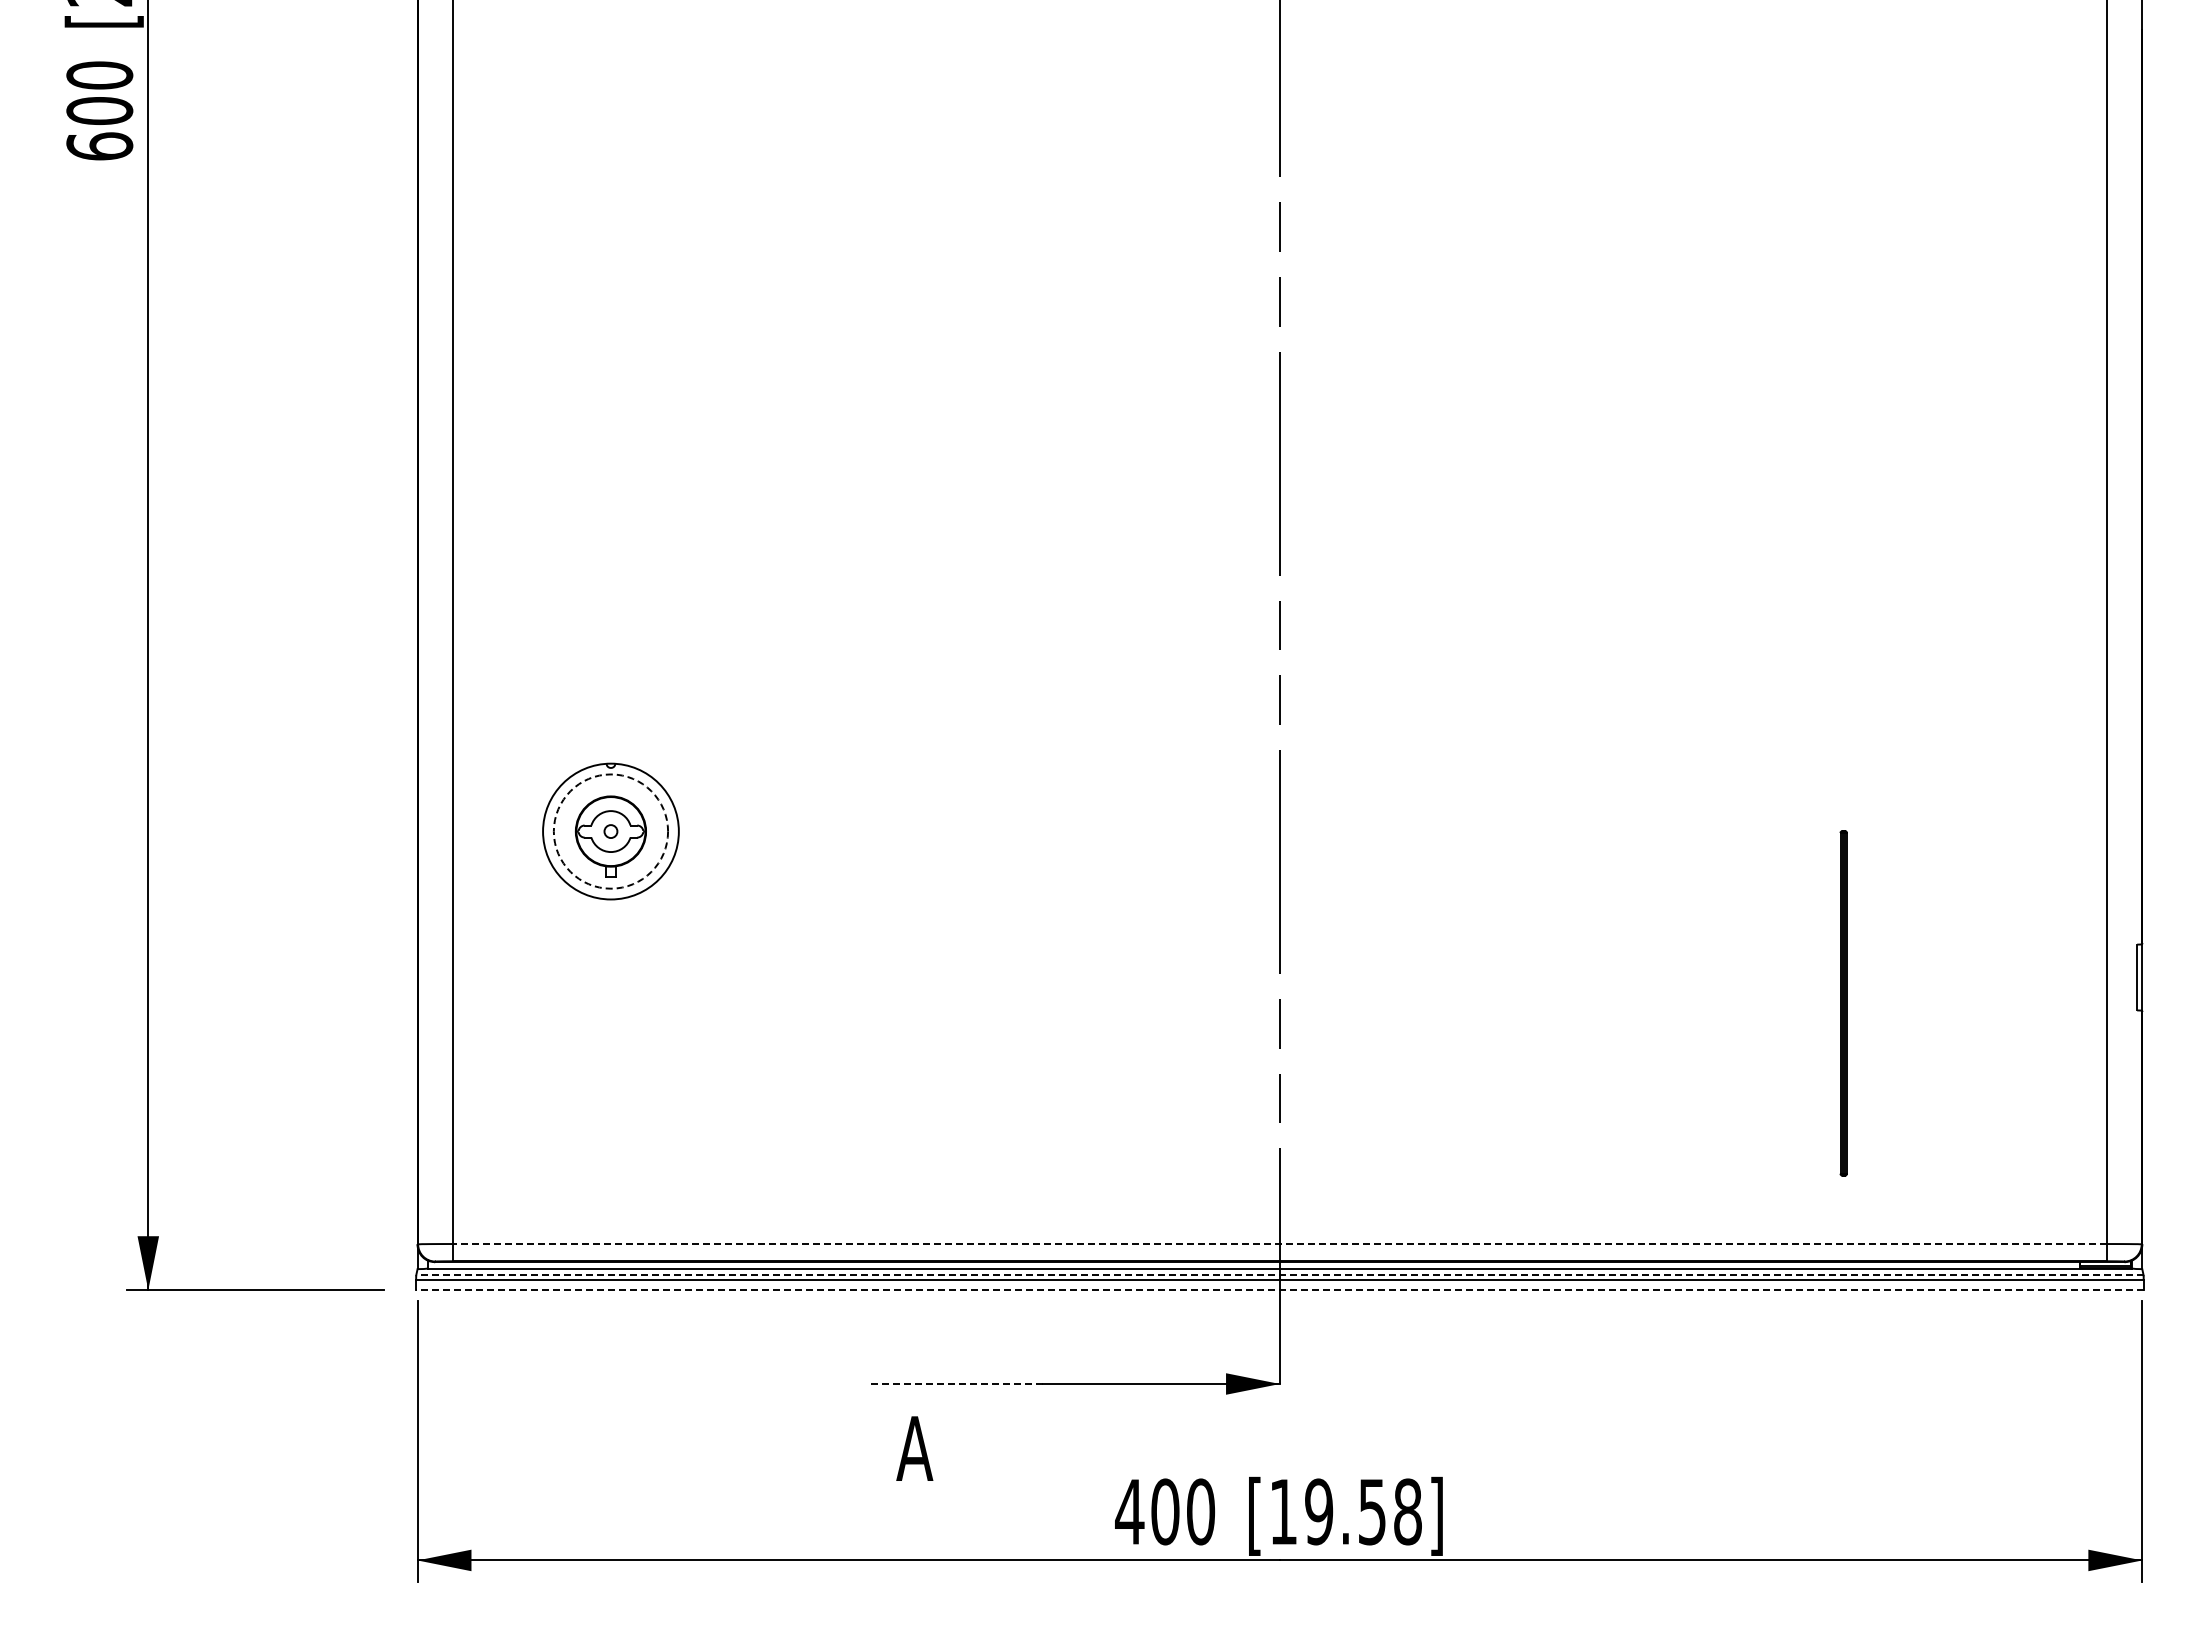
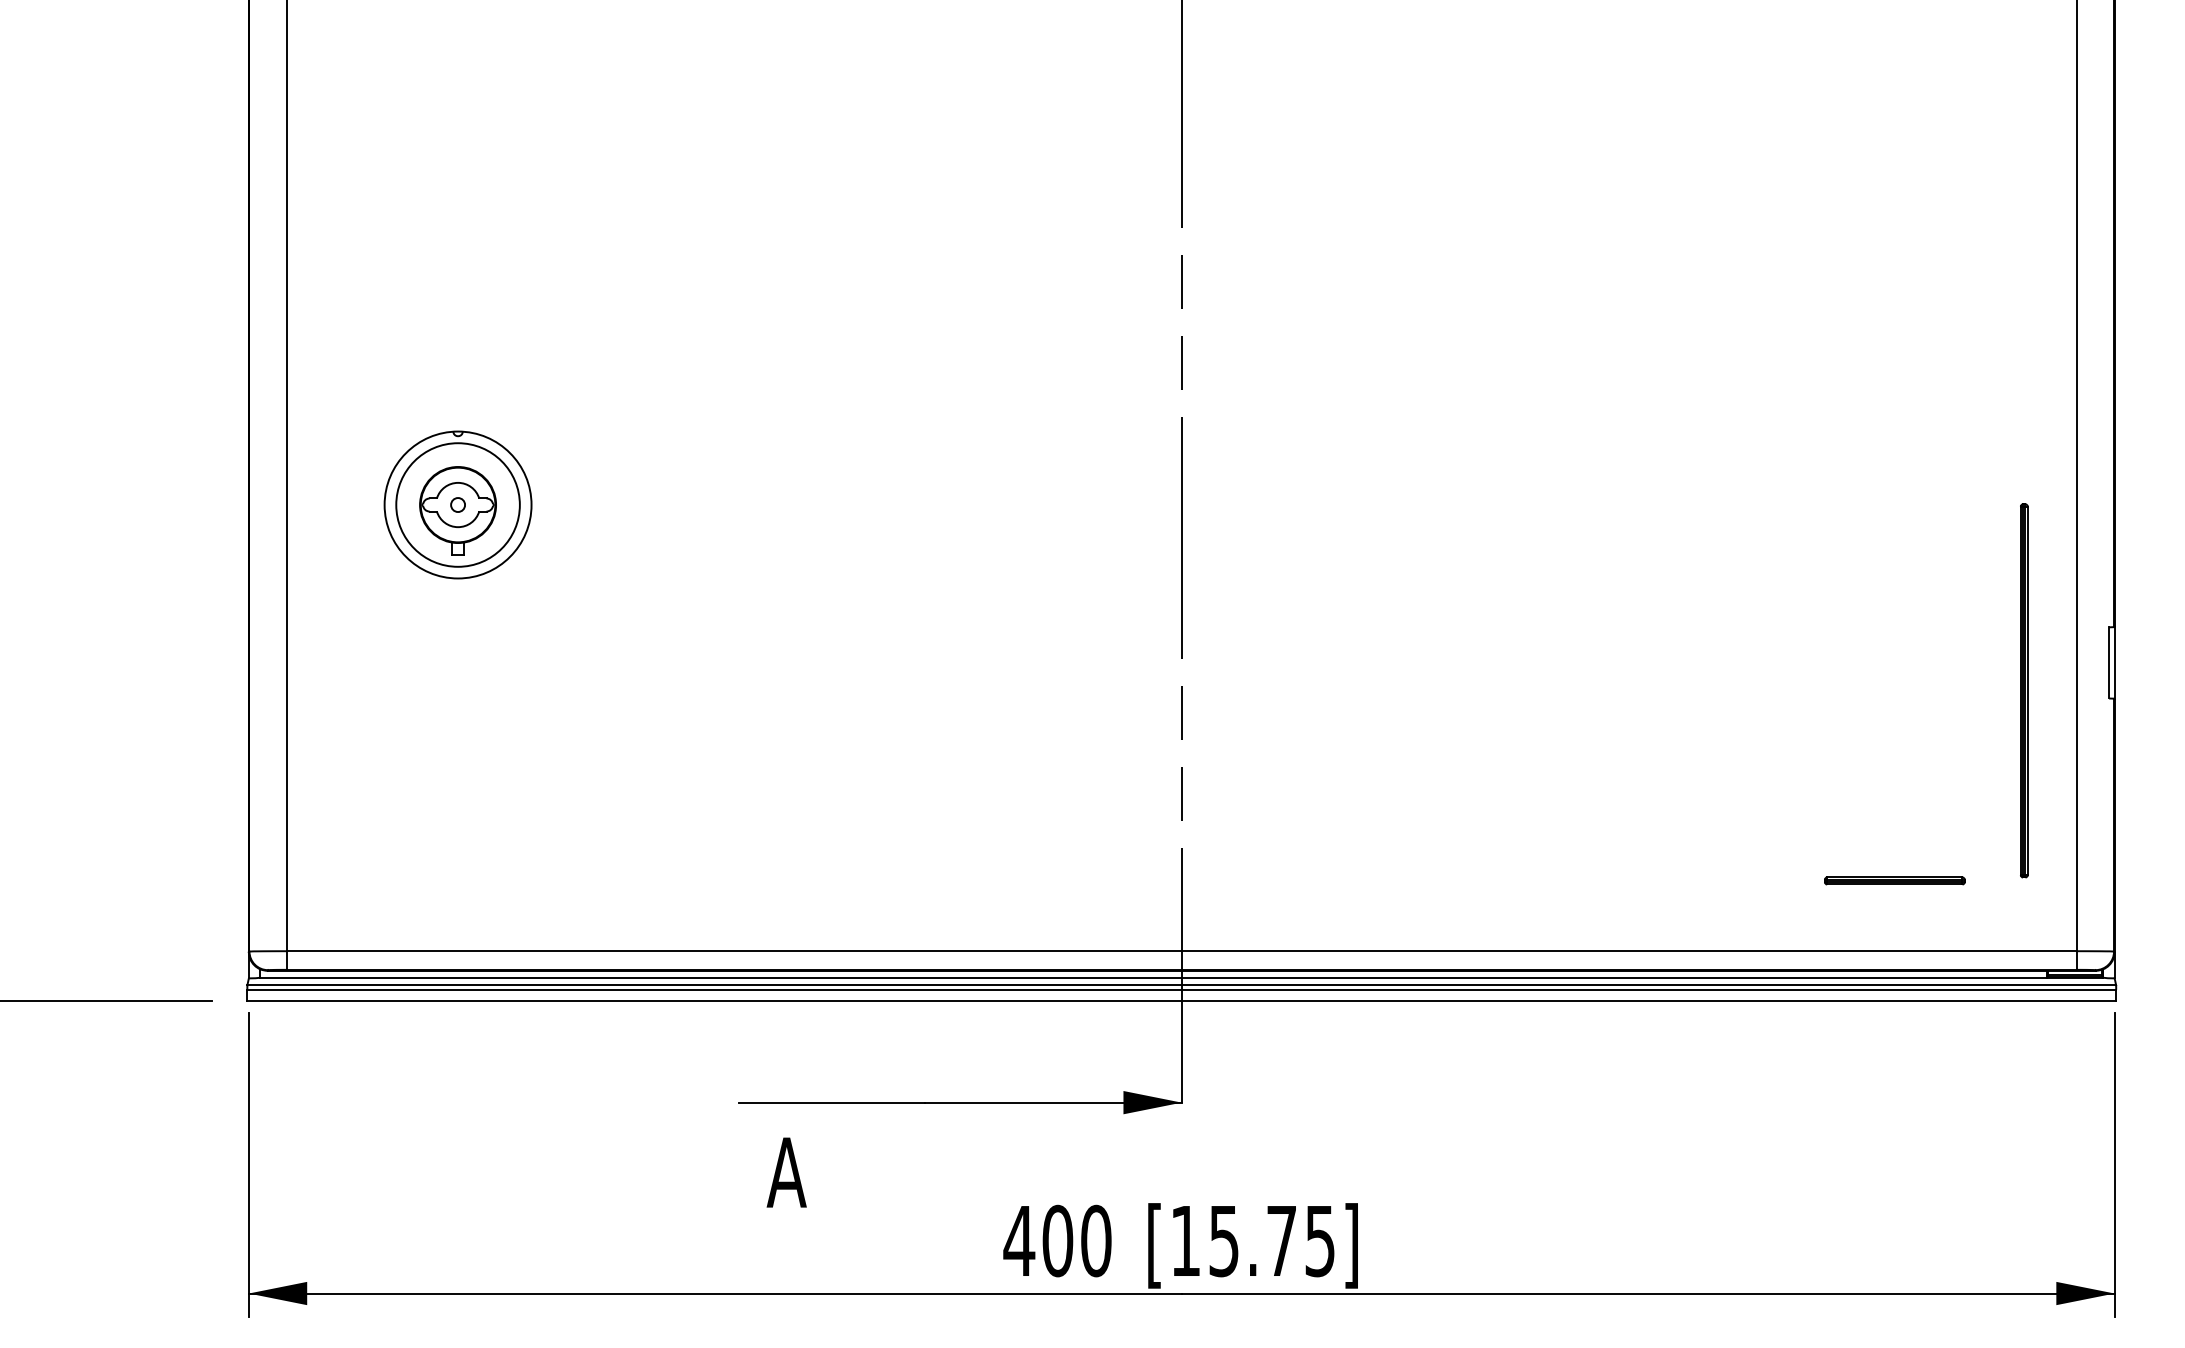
circle: (610, 831) -> (457, 504), dashed -> solid
part: (1843, 1003) -> (2024, 691), moved
part: (1938, 1179) -> (1894, 881), added
line: (1279, 1244) -> (1181, 951), dashed -> solid
line: (1279, 1275) -> (1181, 985), dashed -> solid
line: (1279, 1290) -> (1181, 1001), dashed -> solid
line: (956, 1384) -> (831, 1103), dashed -> solid
text: (1363, 1511) -> (1272, 1240), [19.58] -> [15.75]

